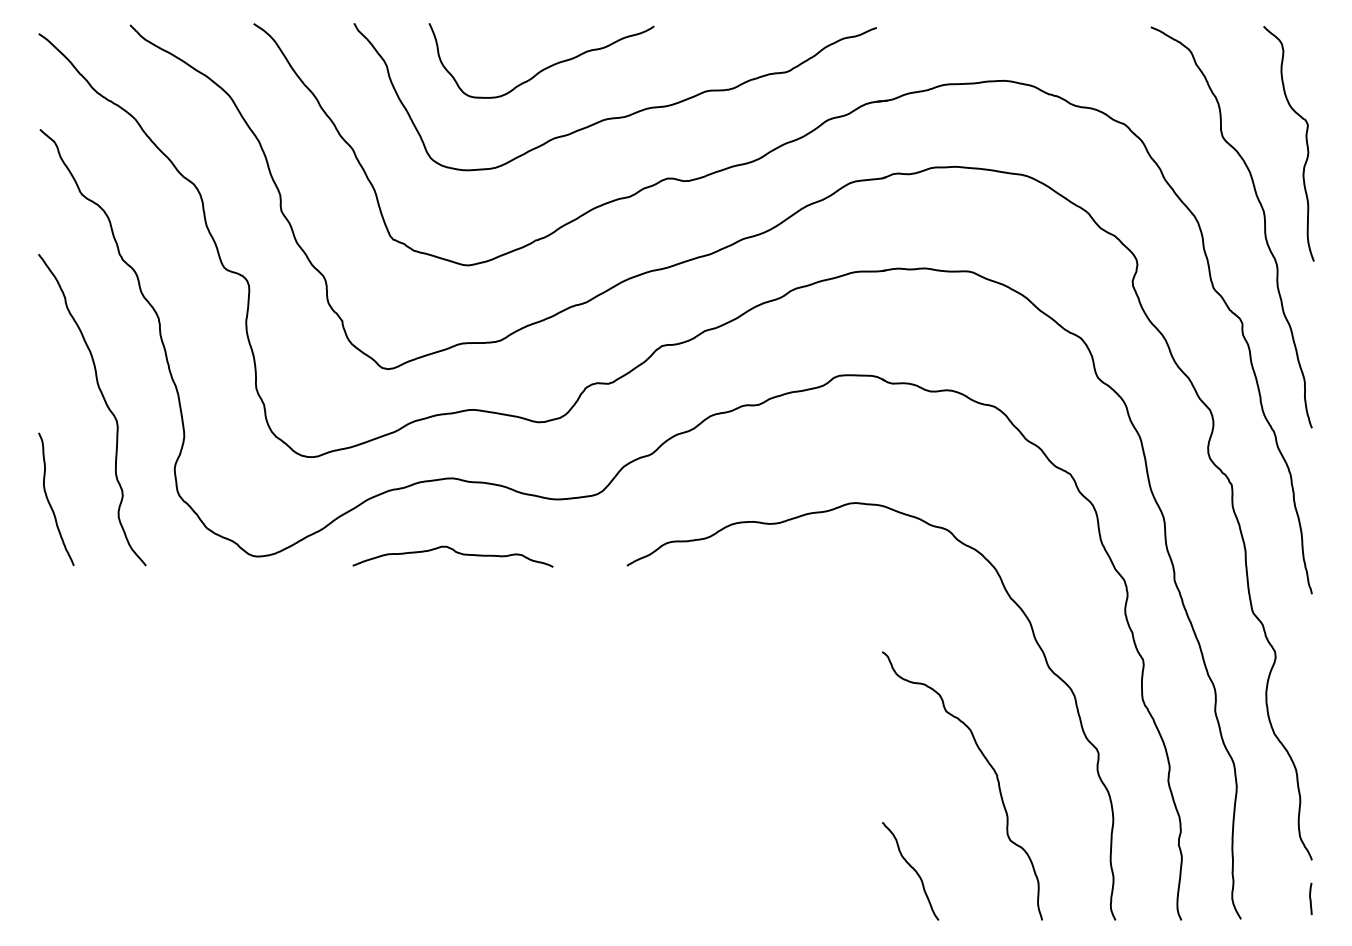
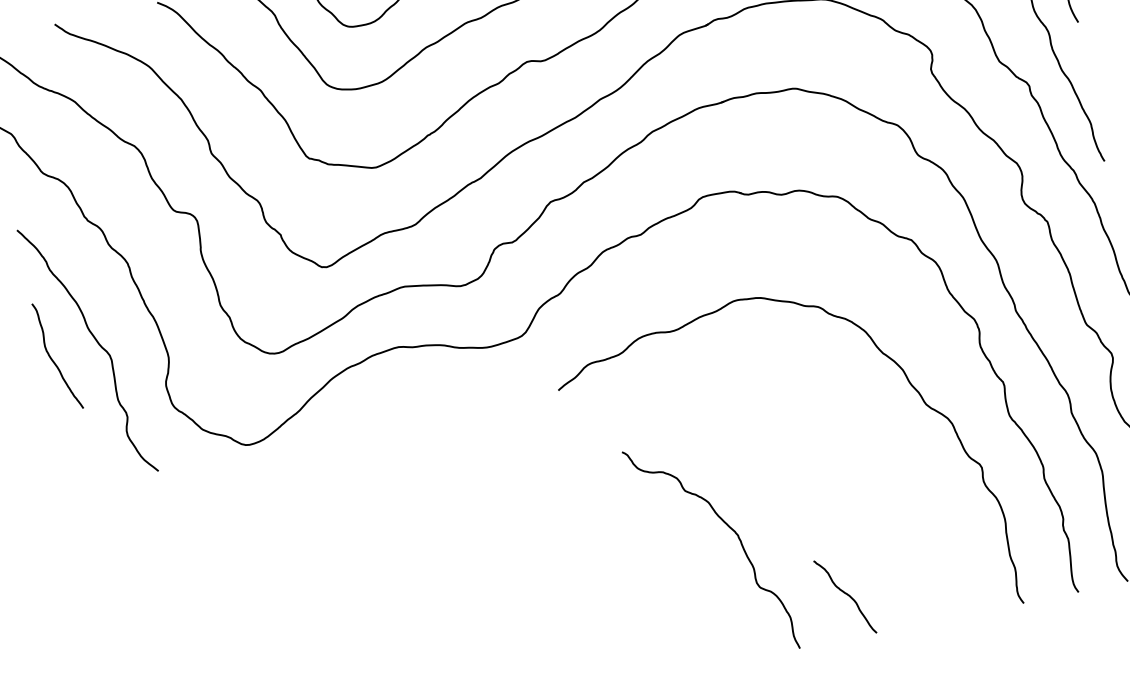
curve: (49, 501) -> (52, 359), moved
curve: (455, 552) -> (413, 408), removed
curve: (988, 764) -> (729, 528), moved

